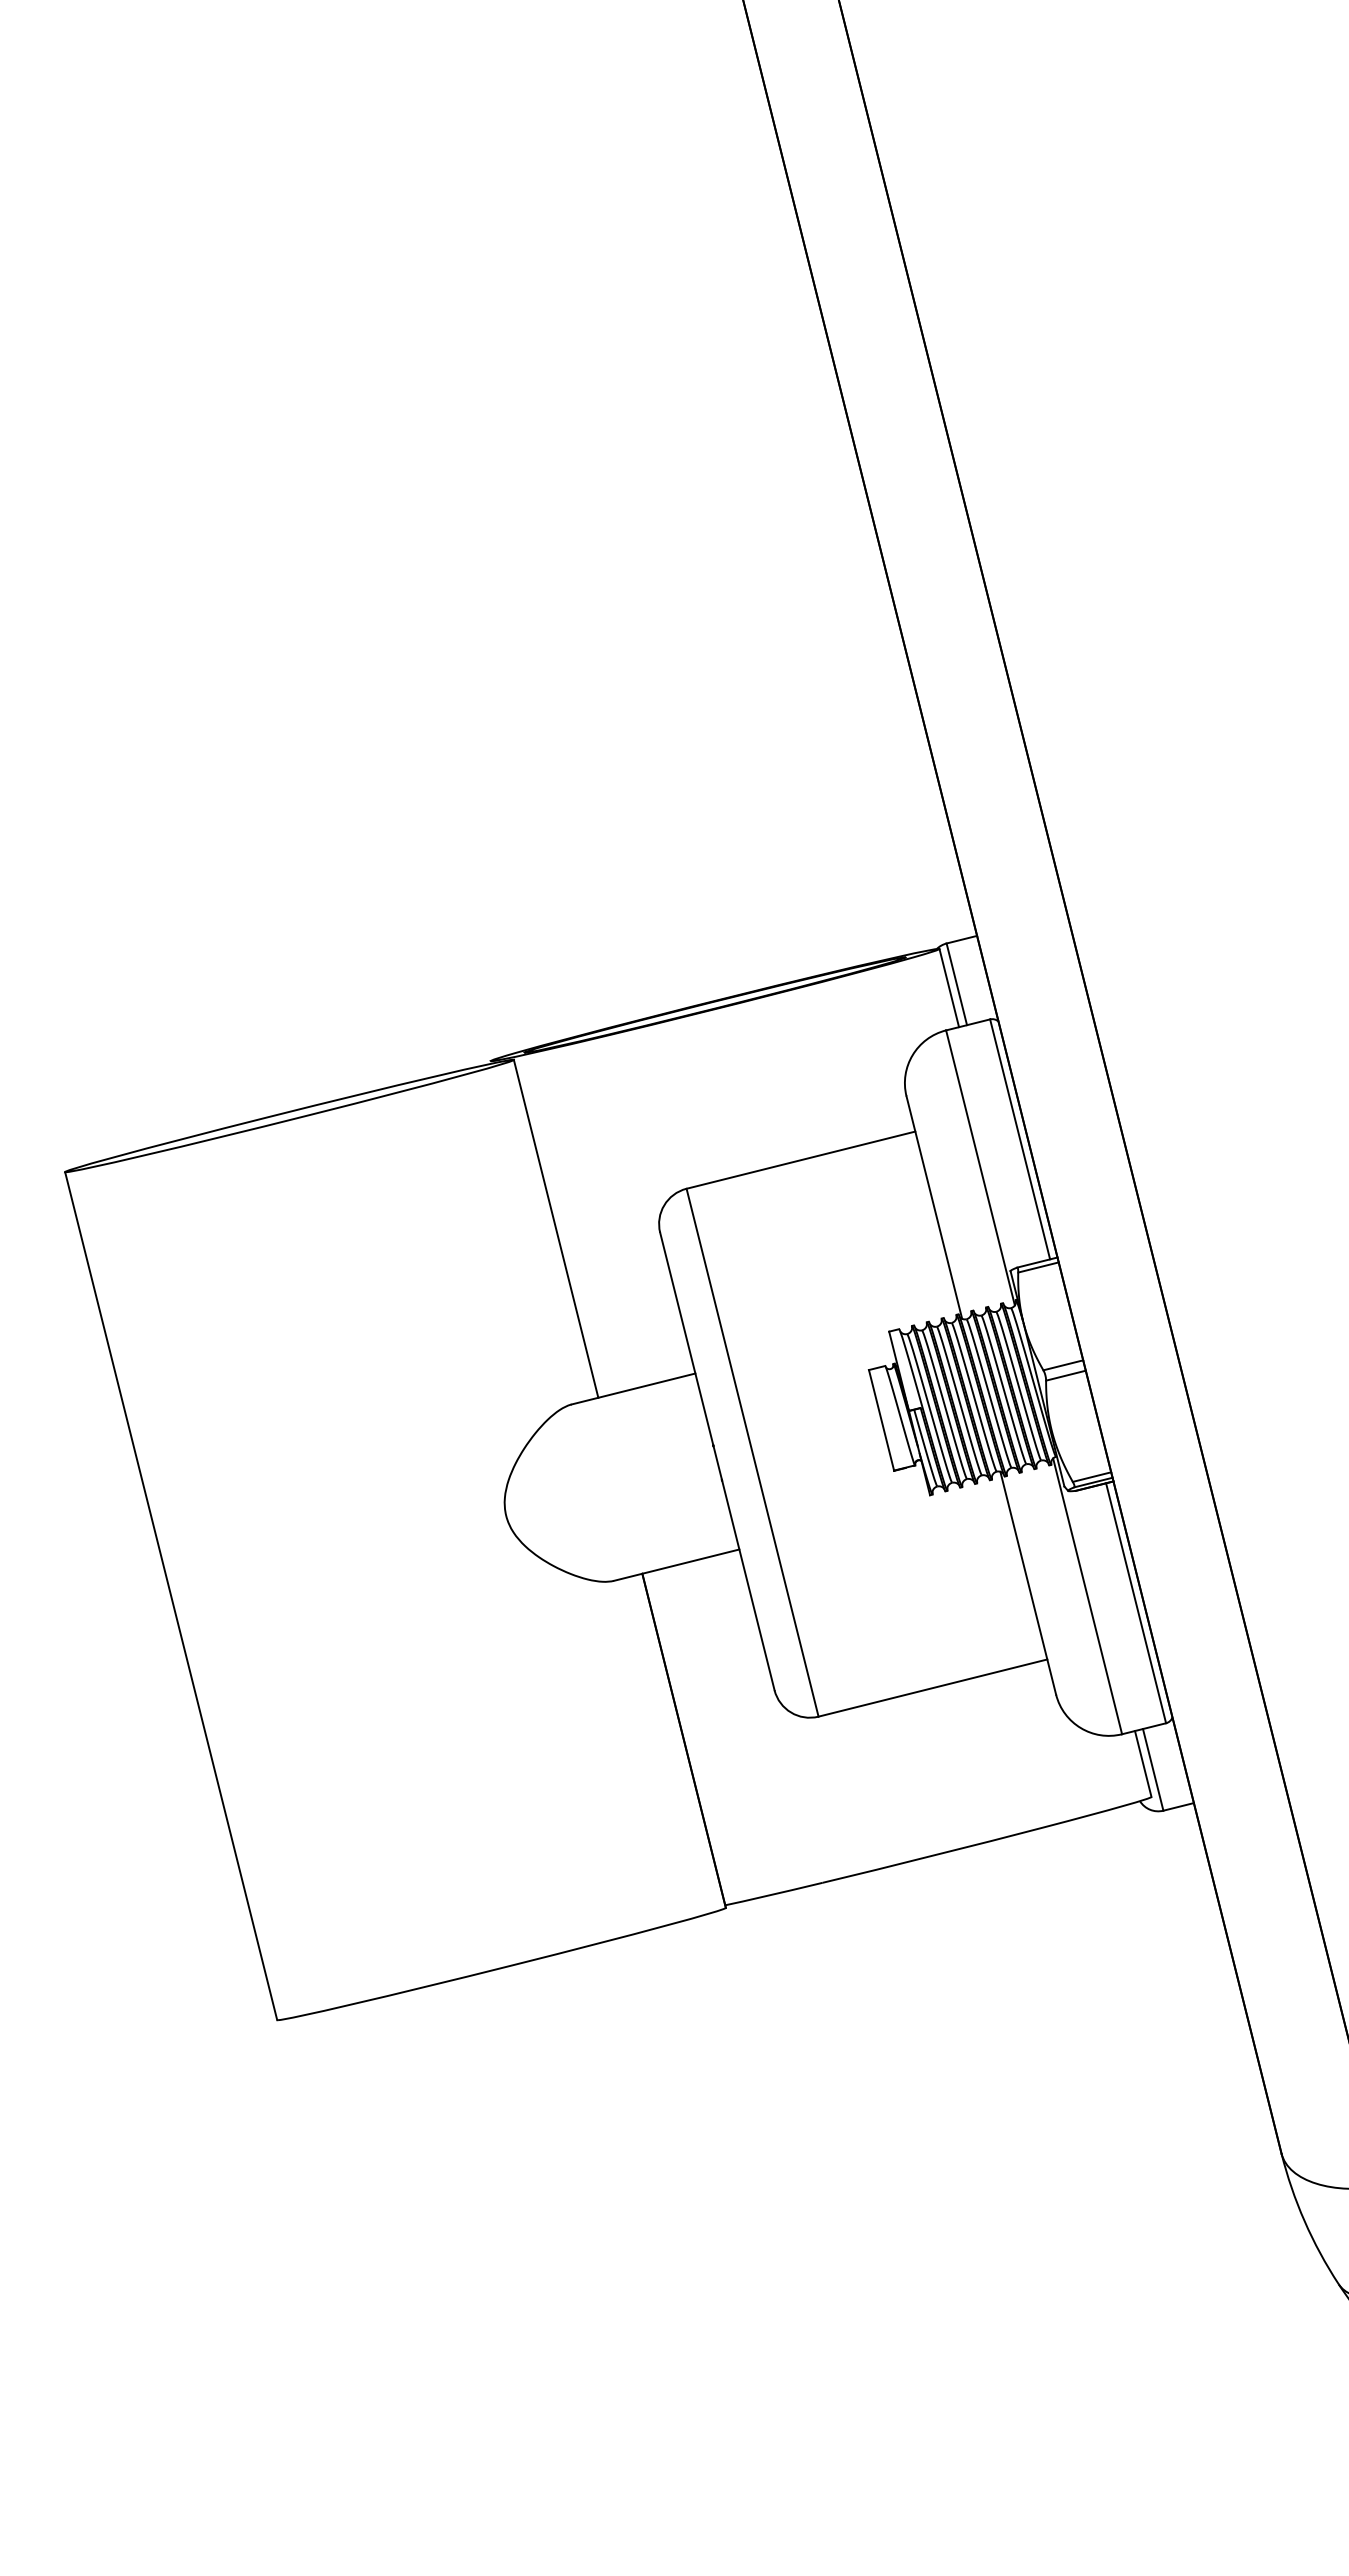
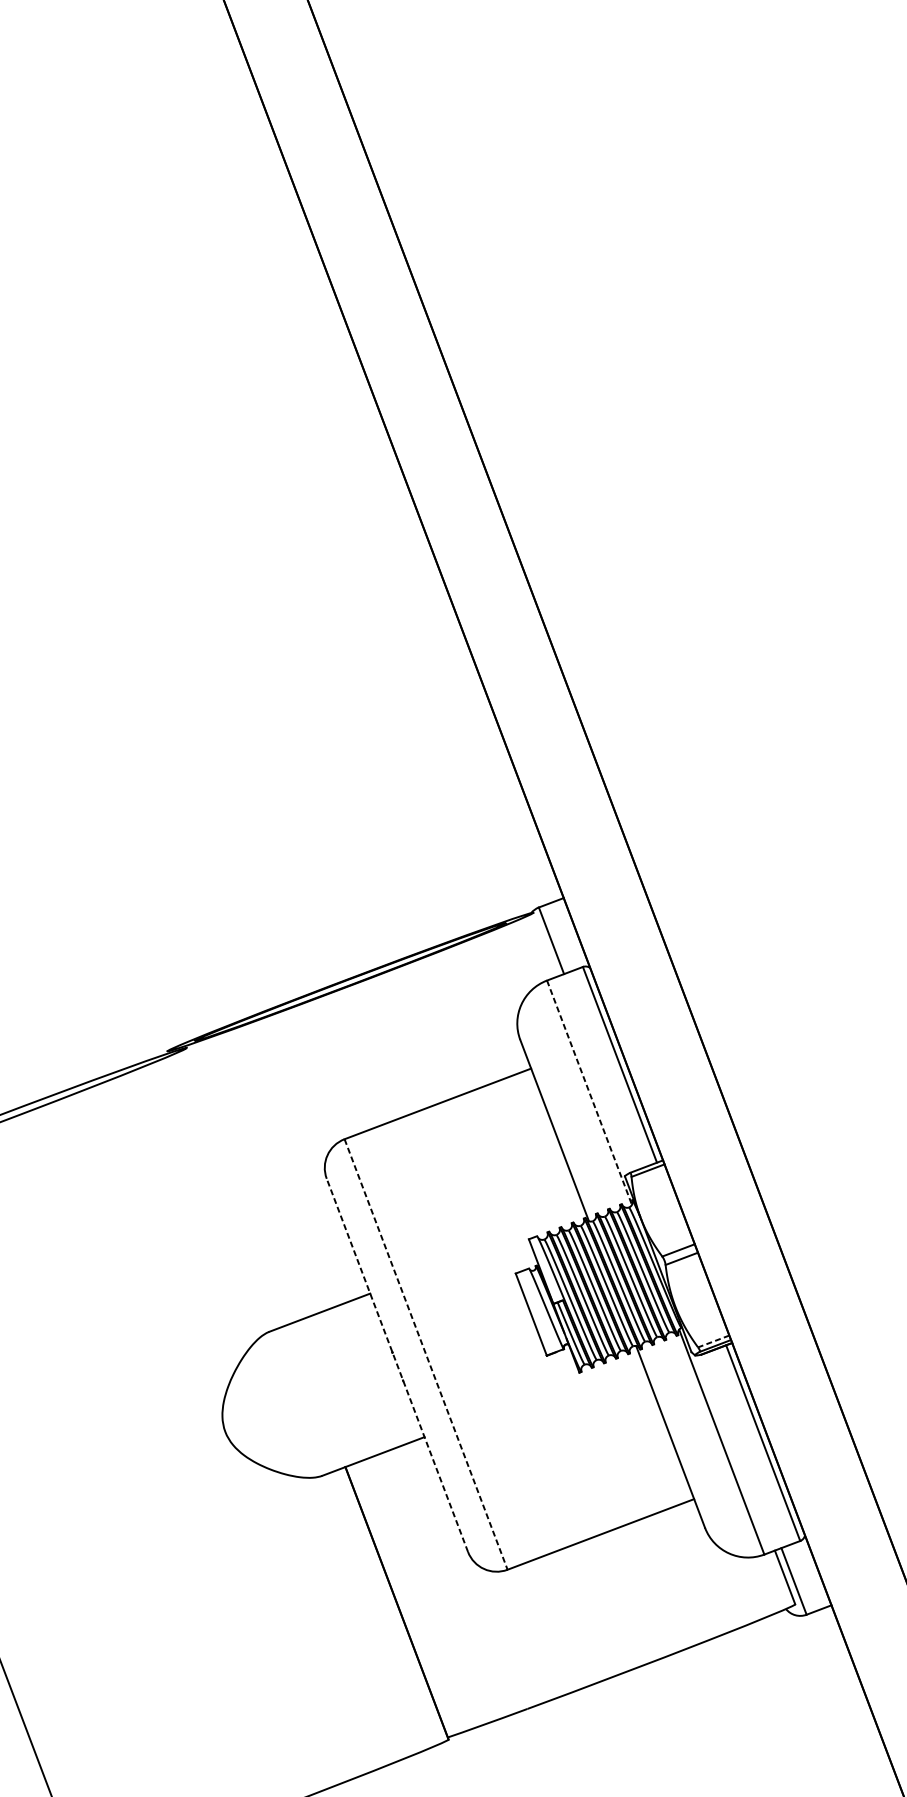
line: (949, 987) -> (545, 944), removed
line: (980, 1167) -> (589, 1092), solid -> dashed
line: (555, 1228) -> (238, 1185), removed
line: (752, 1453) -> (426, 1355), solid -> dashed
line: (717, 1461) -> (397, 1365), solid -> dashed
line: (1092, 1477) -> (714, 1341), solid -> dashed

